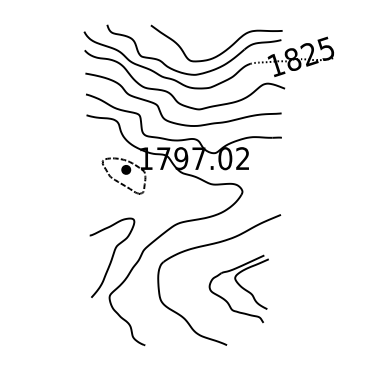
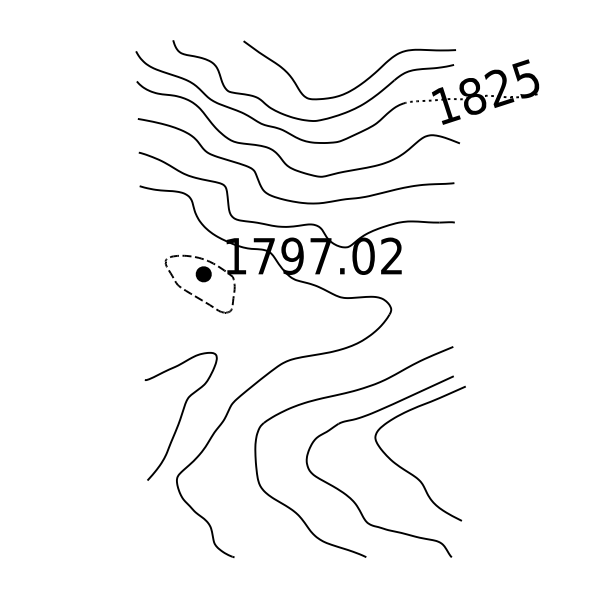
part: (238, 288) -> (384, 465), size x1.67

